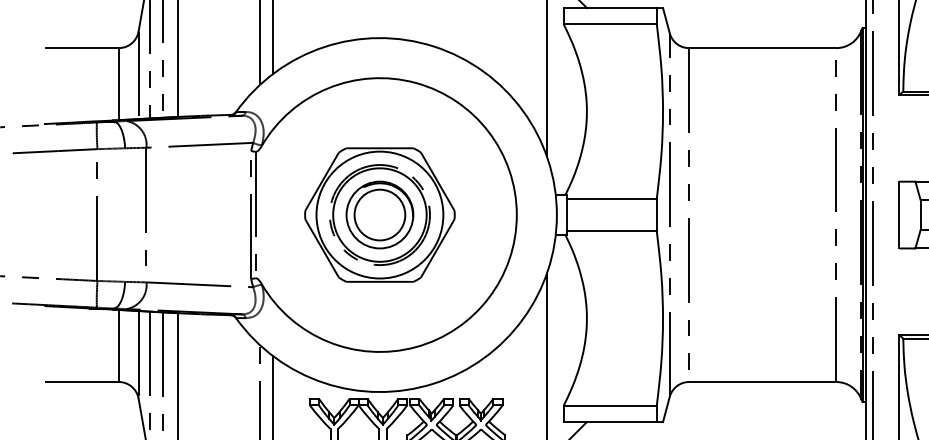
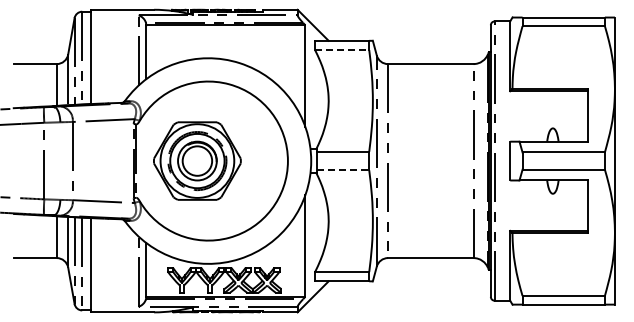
line: (610, 24) -> (342, 50), solid -> dashed
part: (380, 214) -> (197, 160), moved
line: (612, 231) -> (343, 170), solid -> dashed

